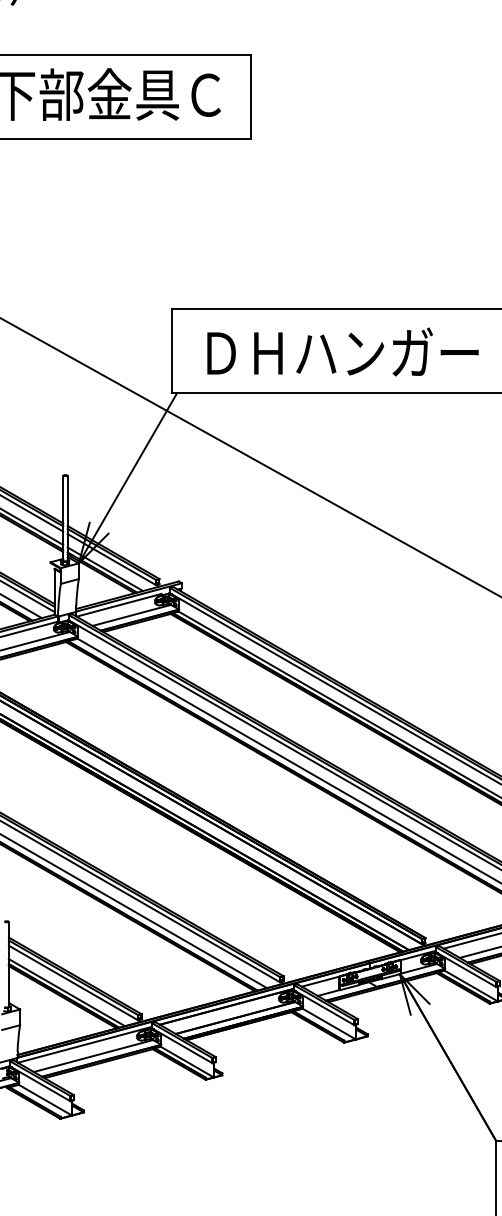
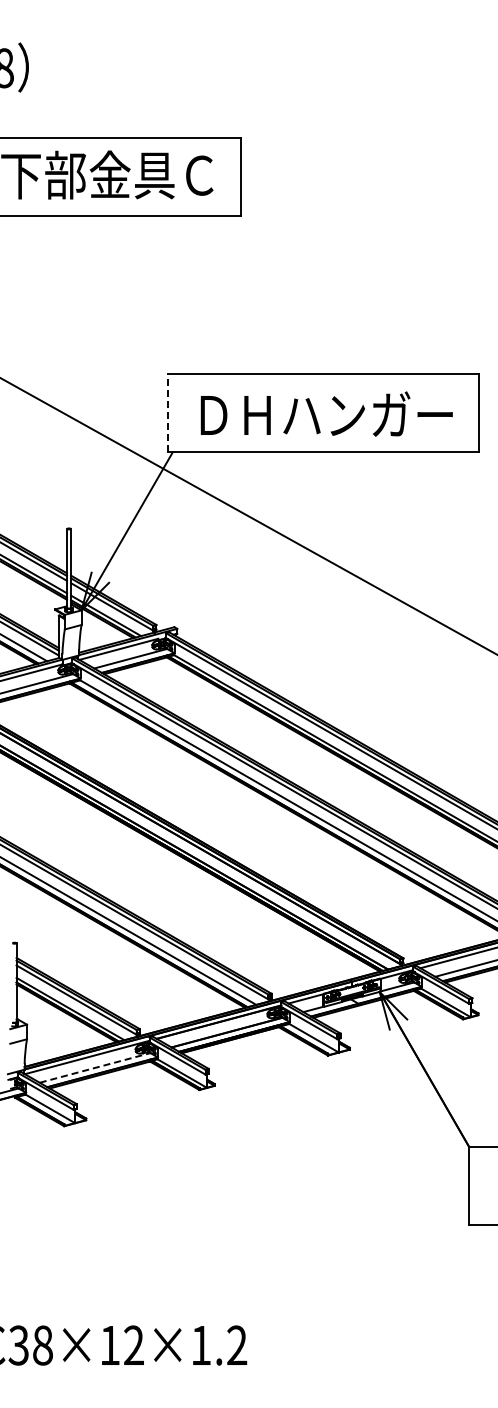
line: (172, 351) -> (168, 413), solid -> dashed
line: (93, 1055) -> (95, 1067), solid -> dashed

